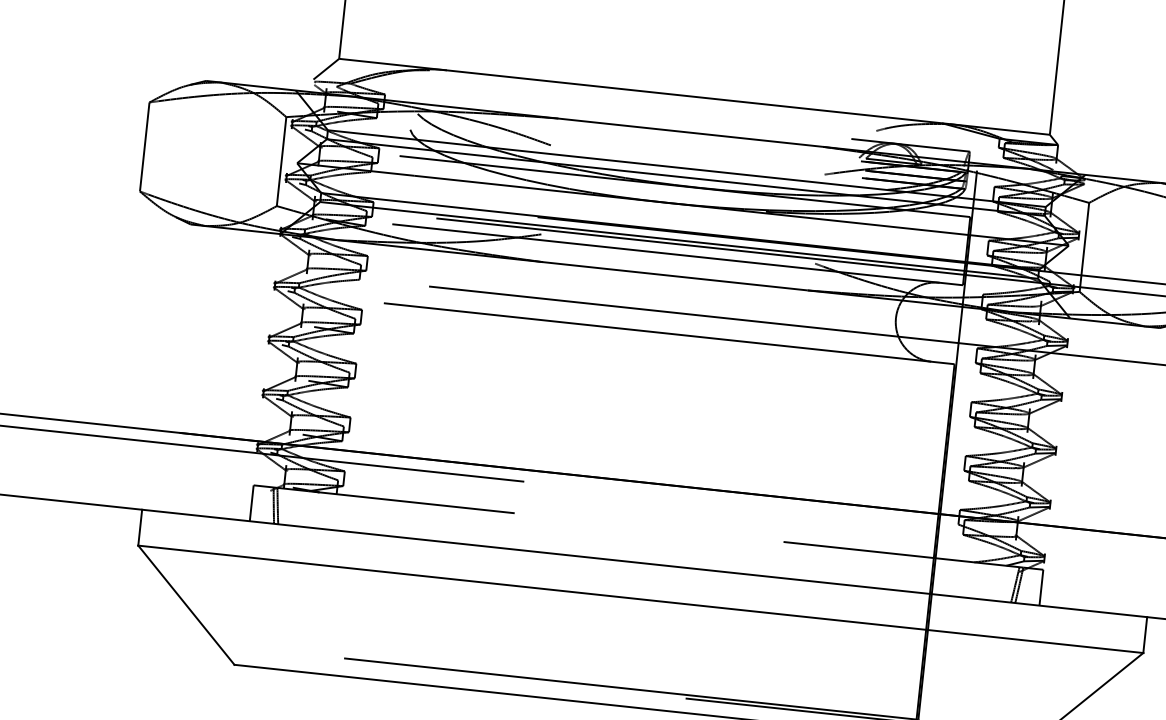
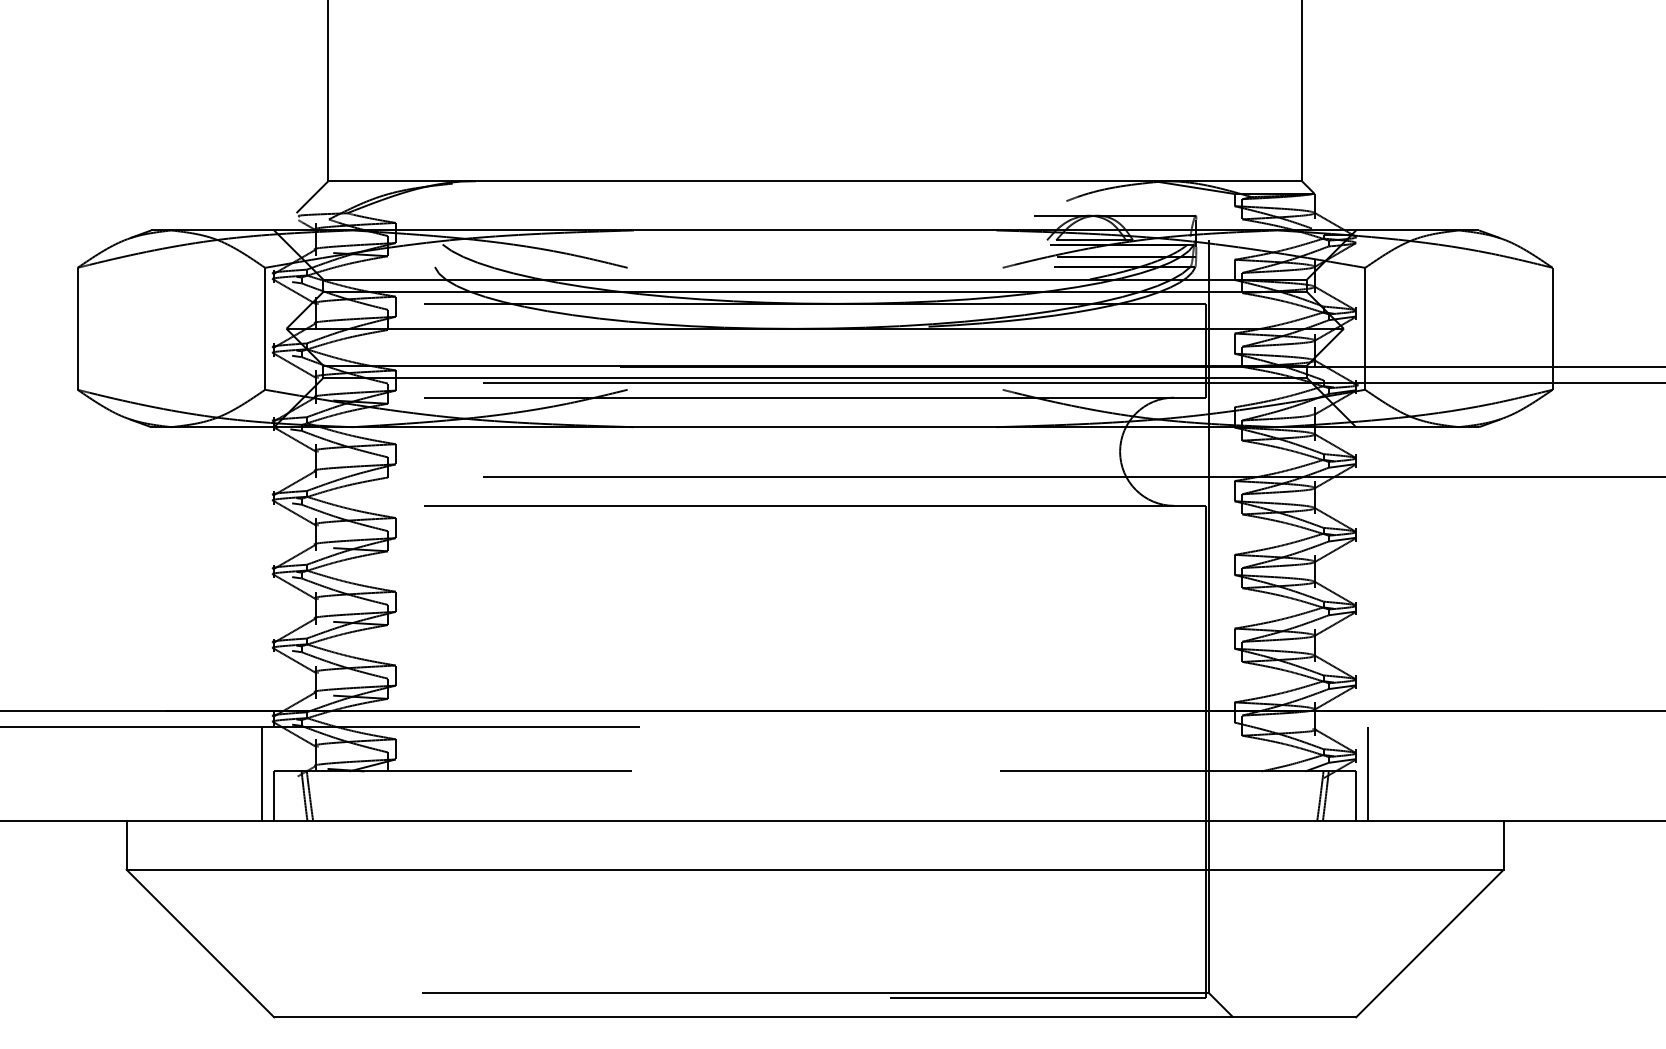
line: (244, 485) -> (262, 773), added
line: (1051, 572) -> (1367, 773), added

